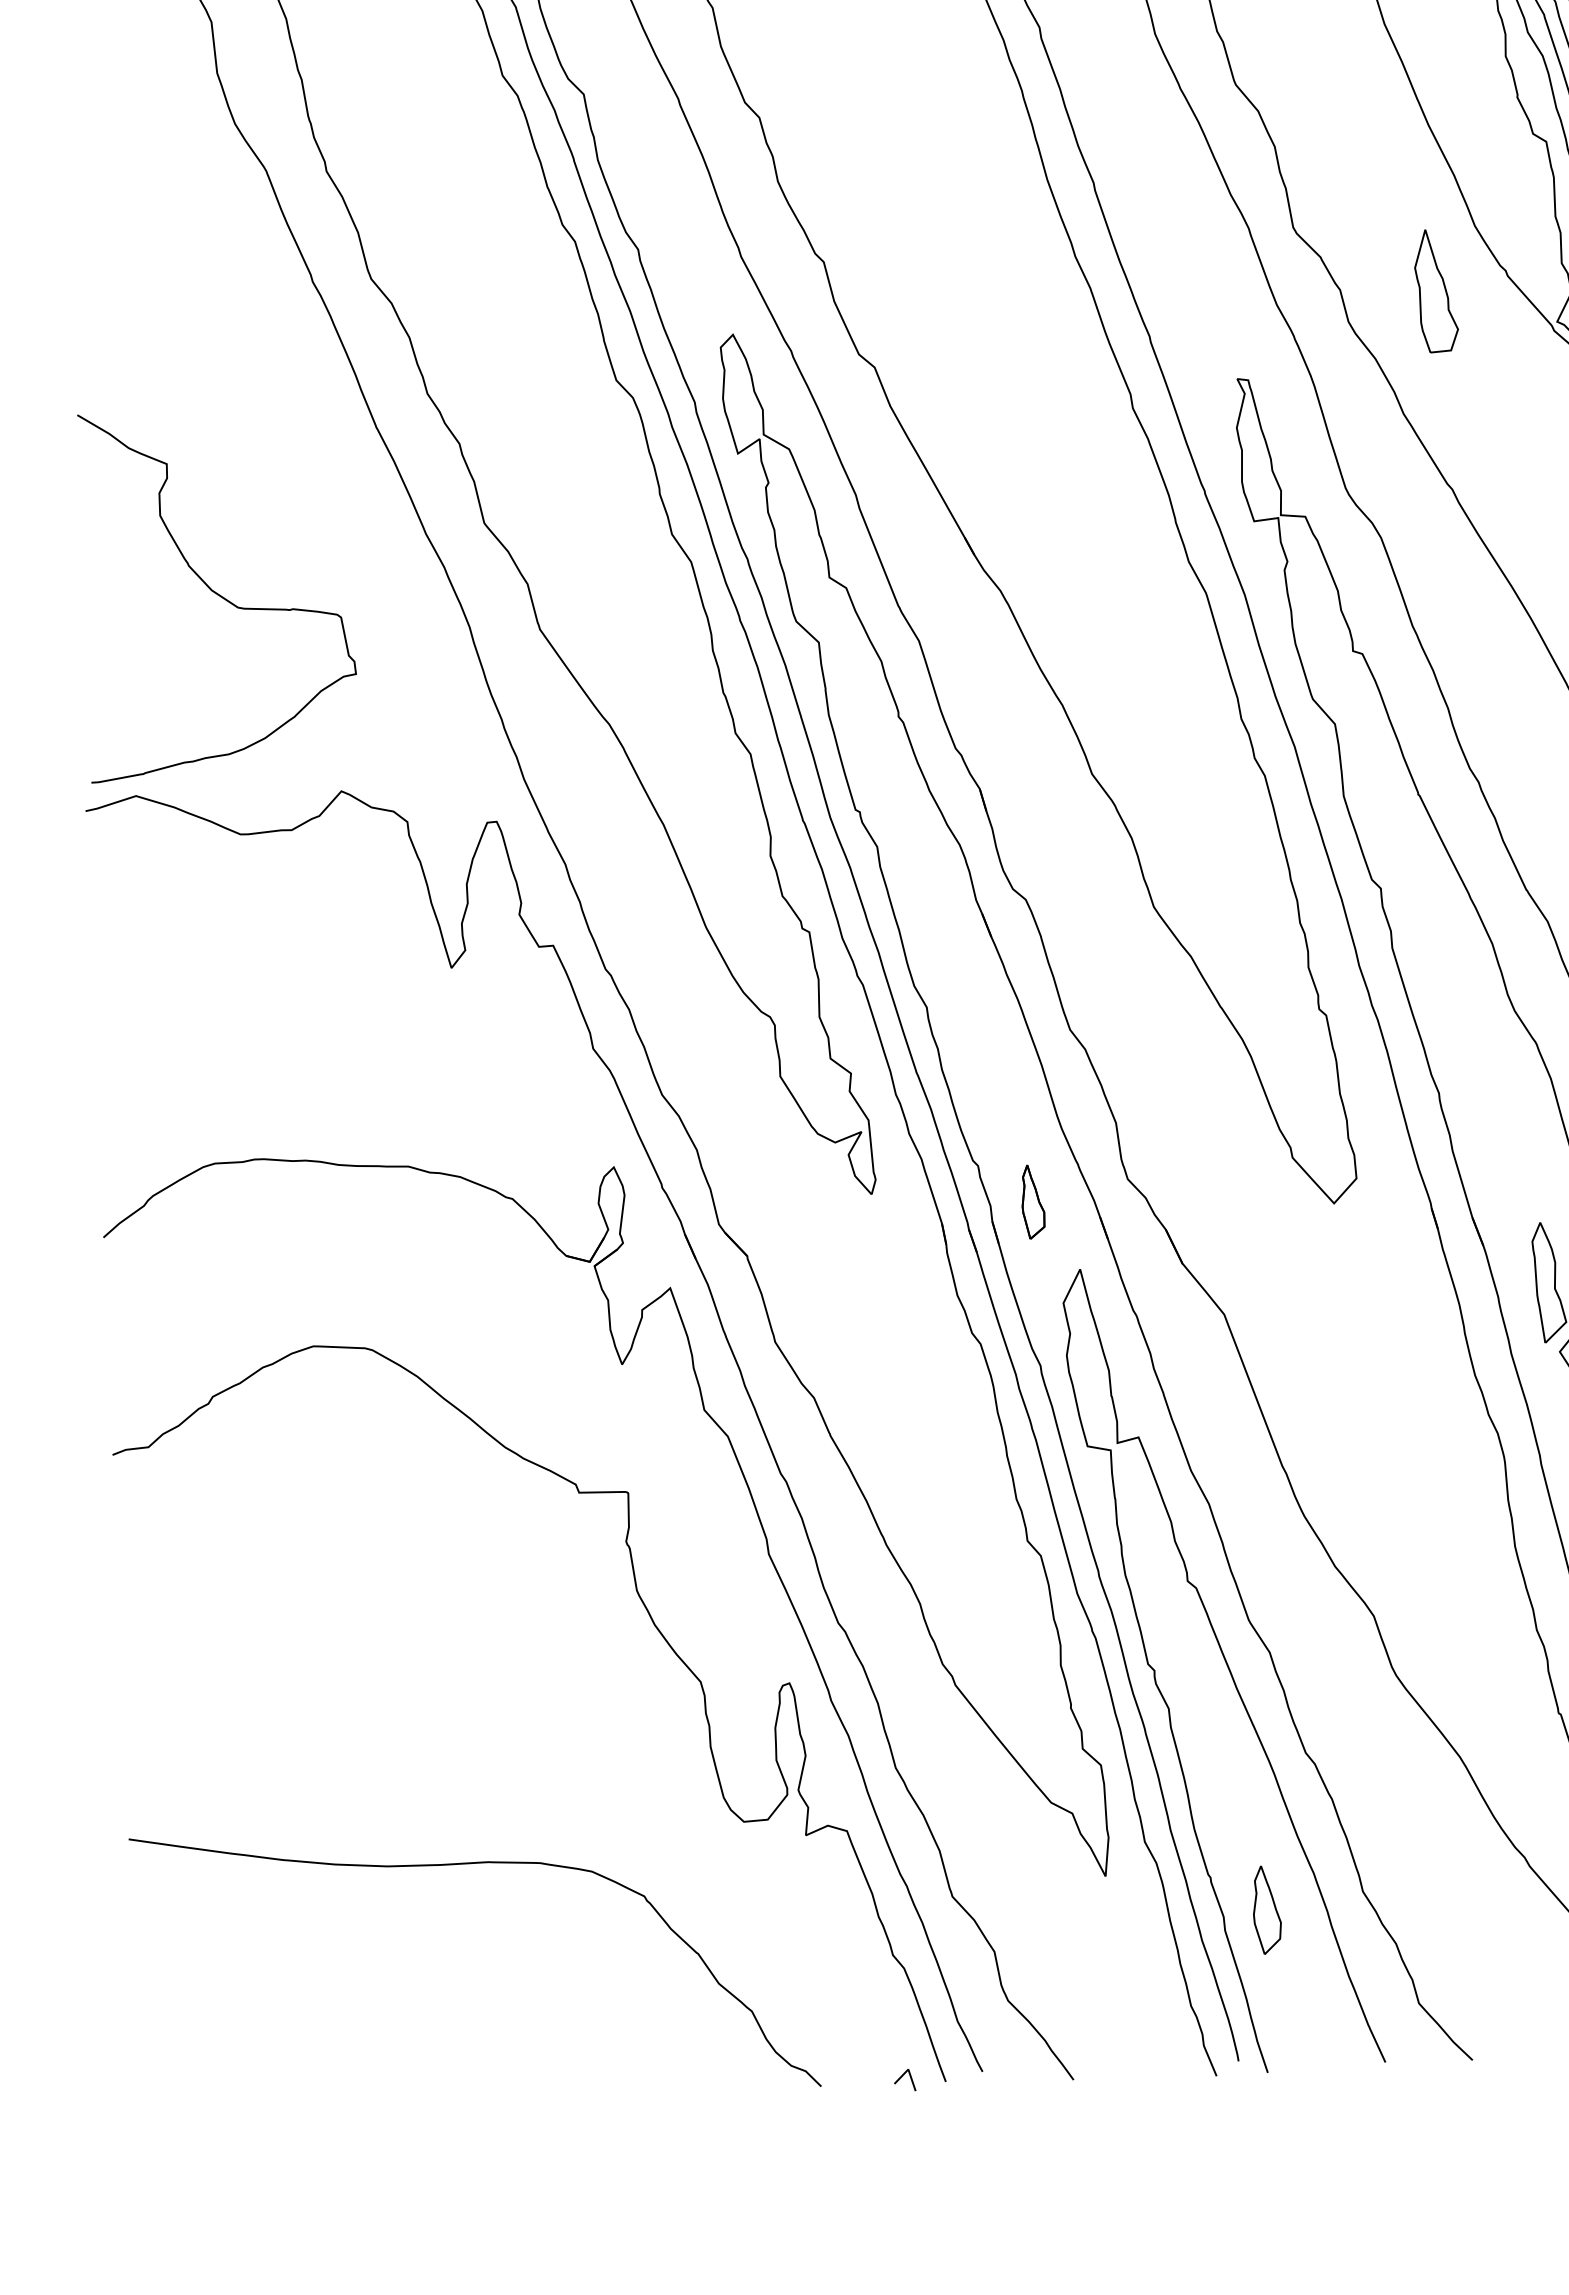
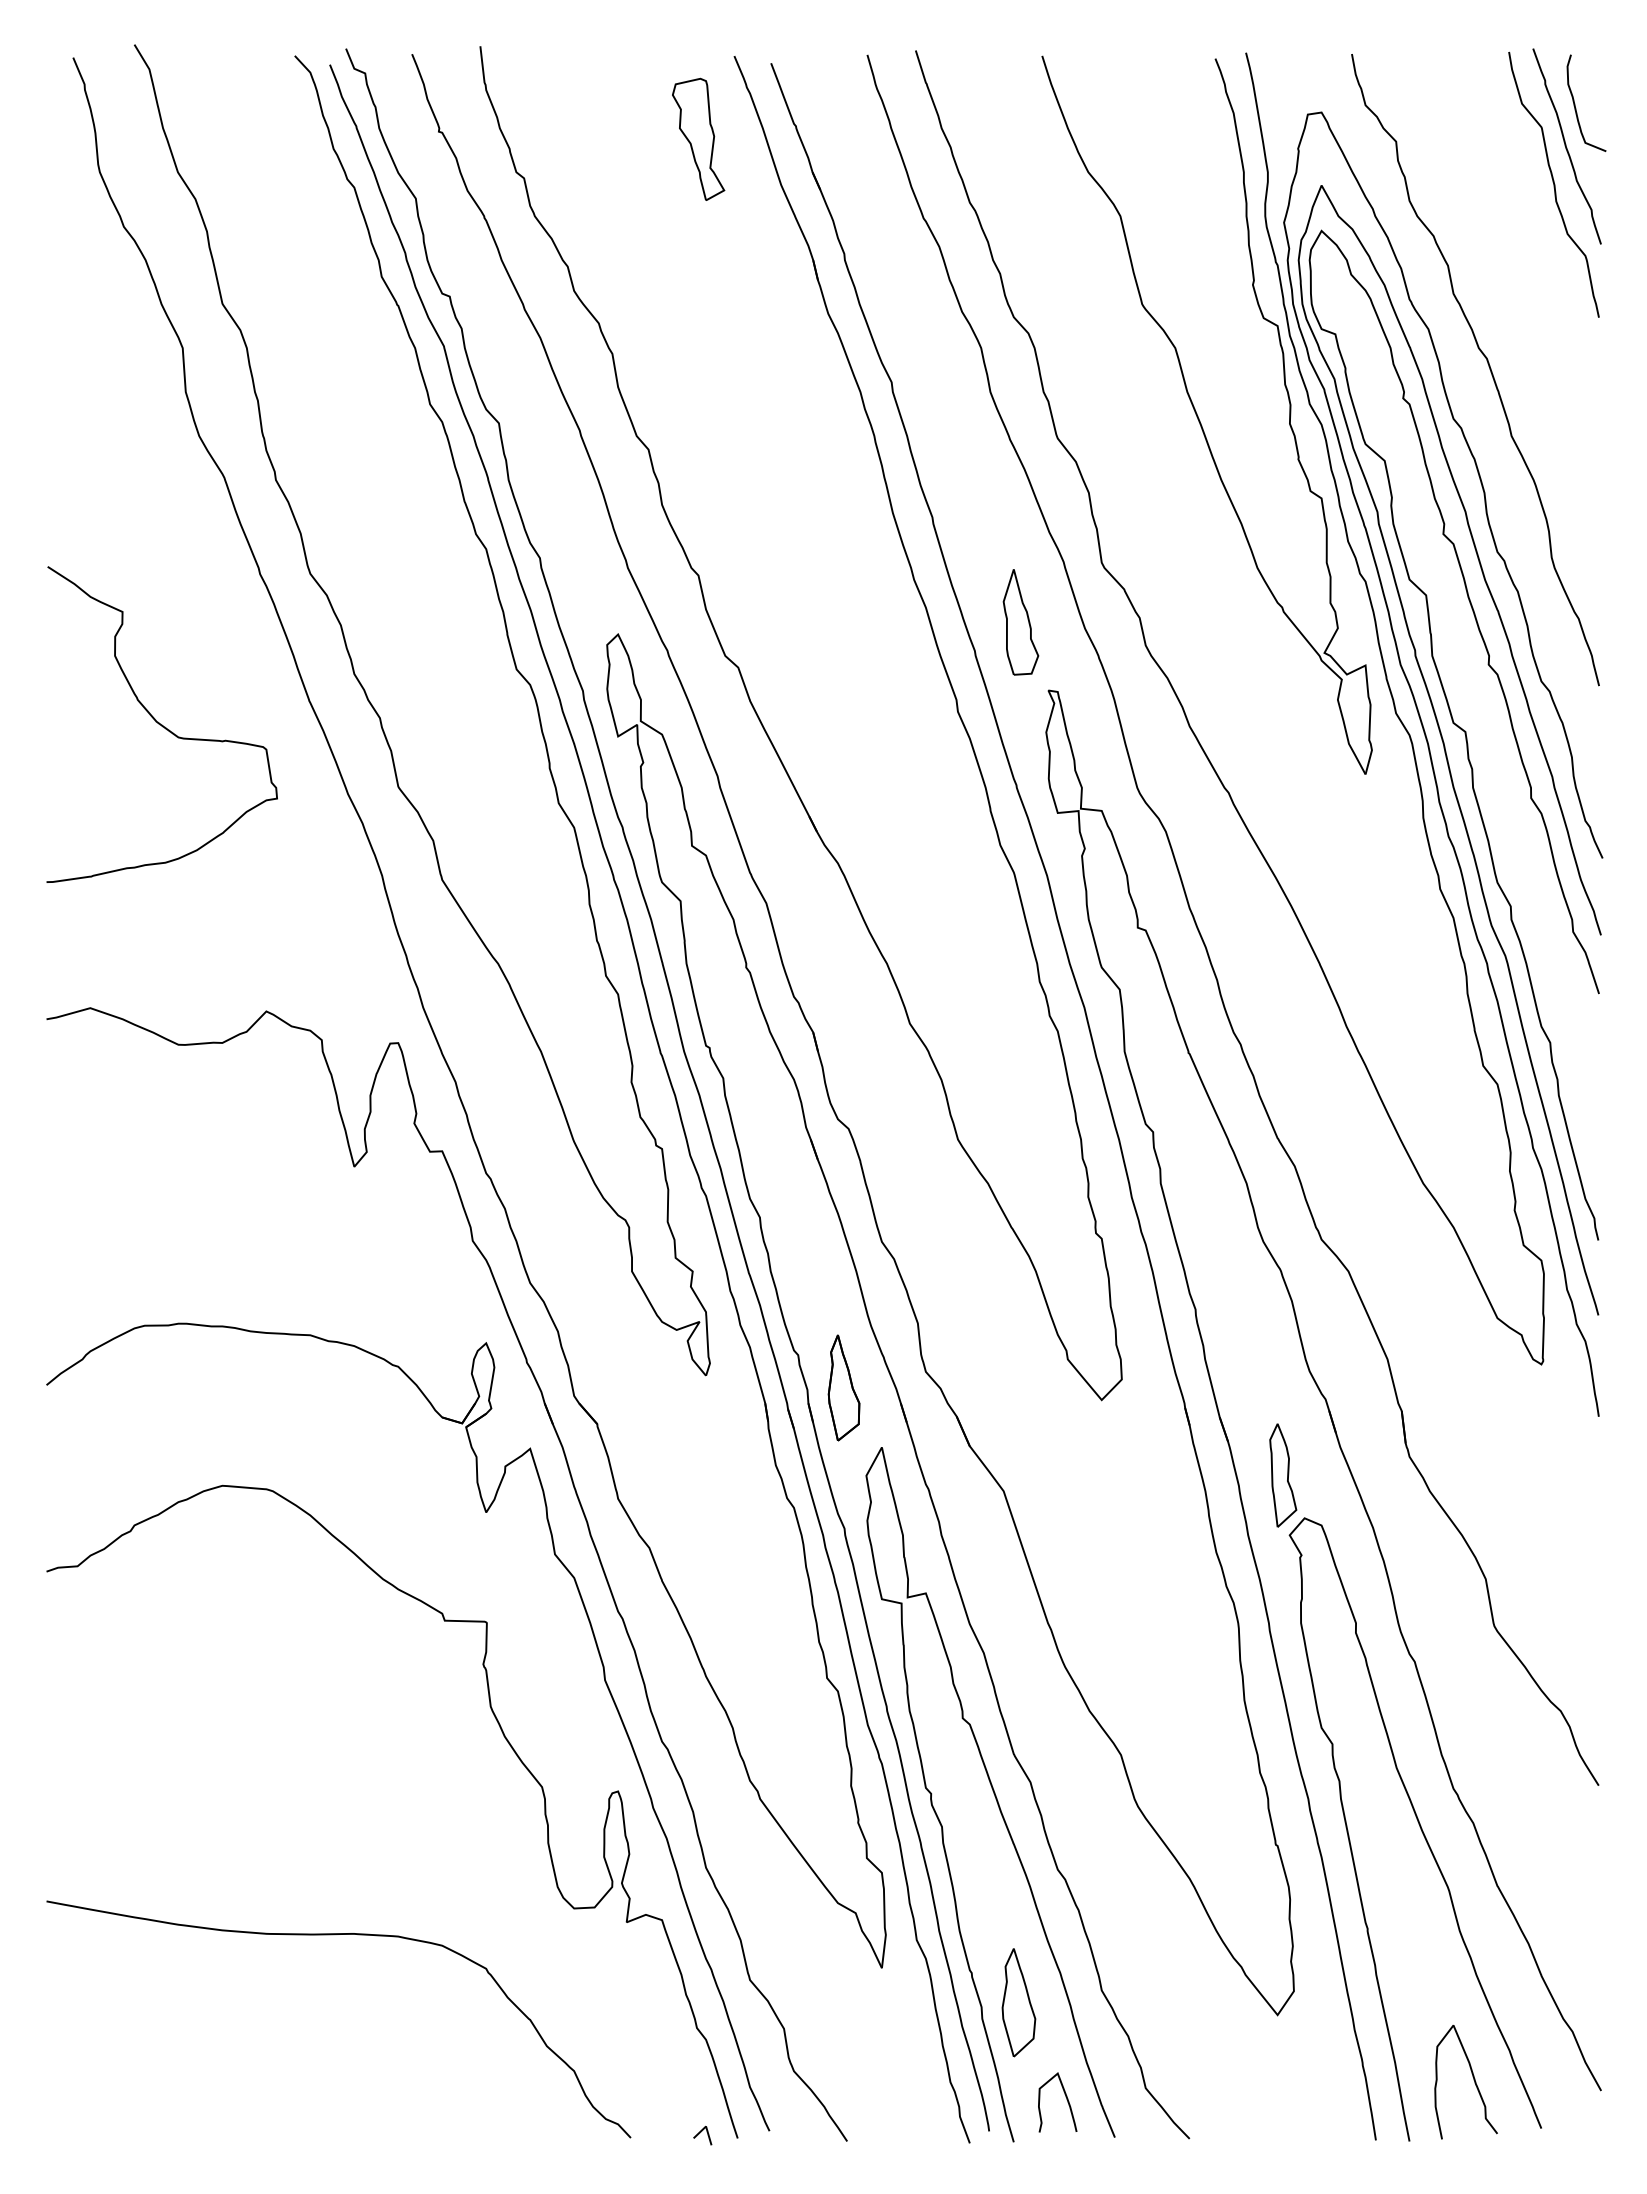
part: (1435, 291) -> (1020, 622), moved
curve: (217, 593) -> (161, 724), moved
part: (1032, 1201) -> (843, 1387), size x1.67
part: (1266, 1909) -> (1018, 2002), size x1.43
curve: (1325, 2018) -> (1065, 2097), added

